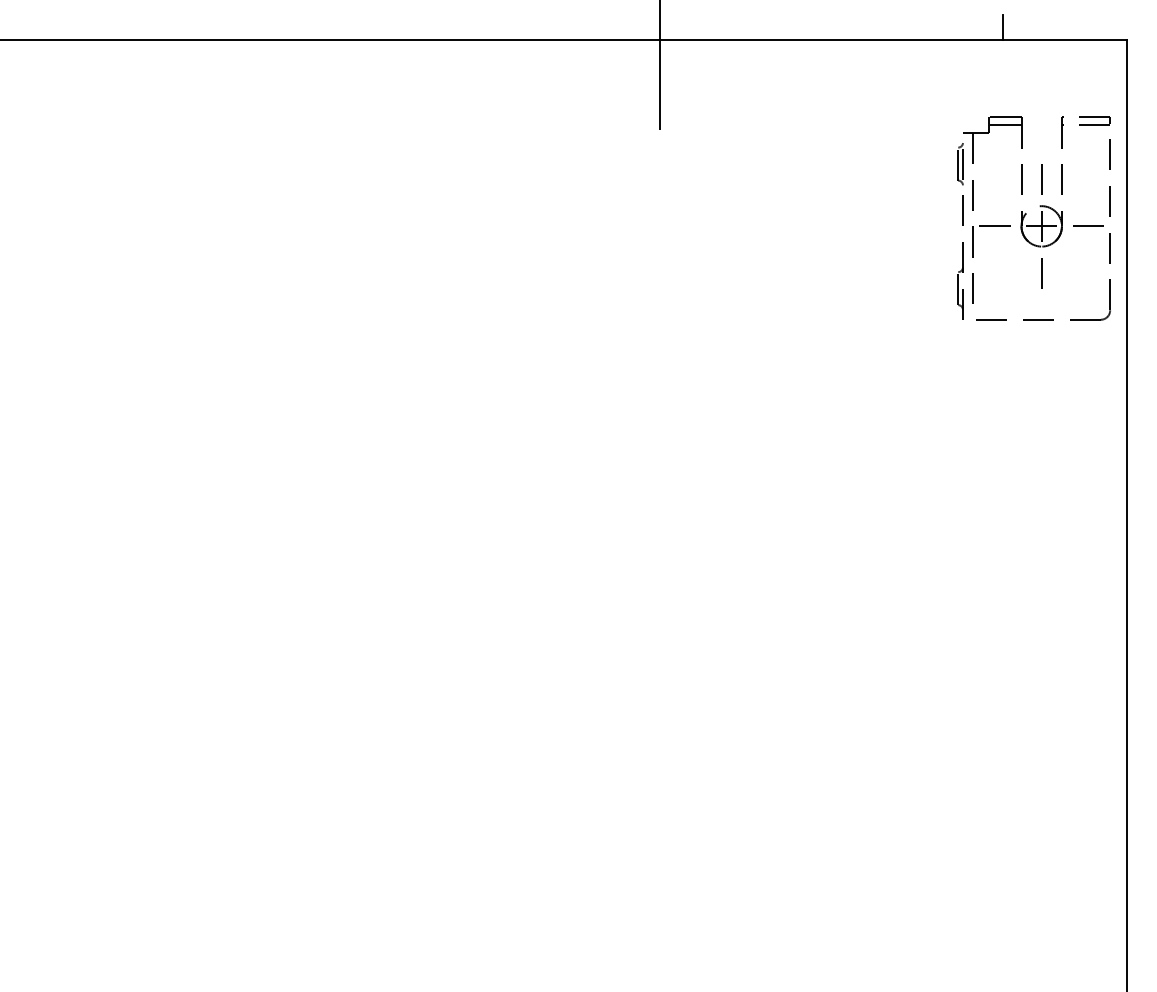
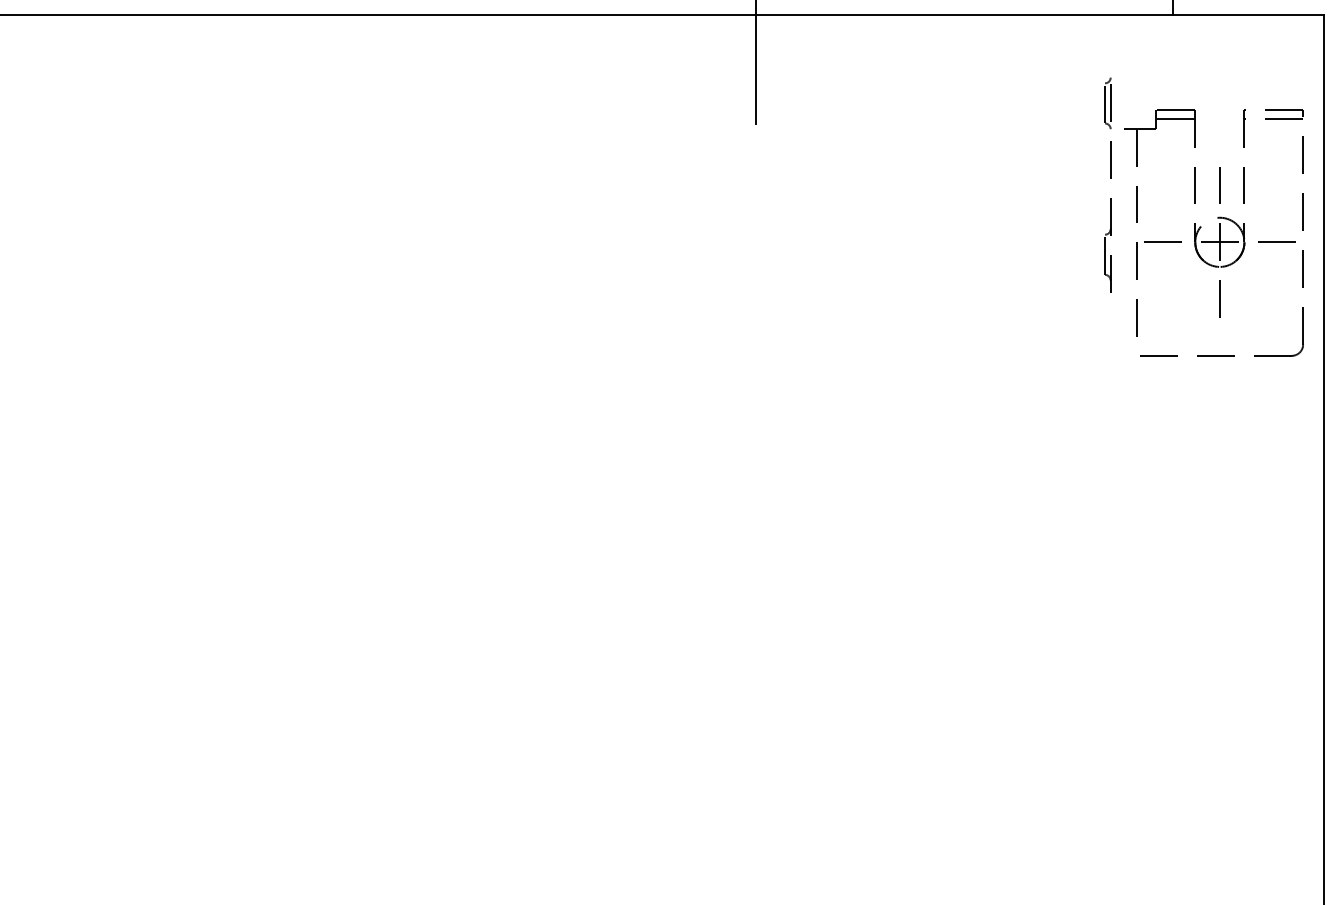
part: (962, 225) -> (1110, 178), moved

